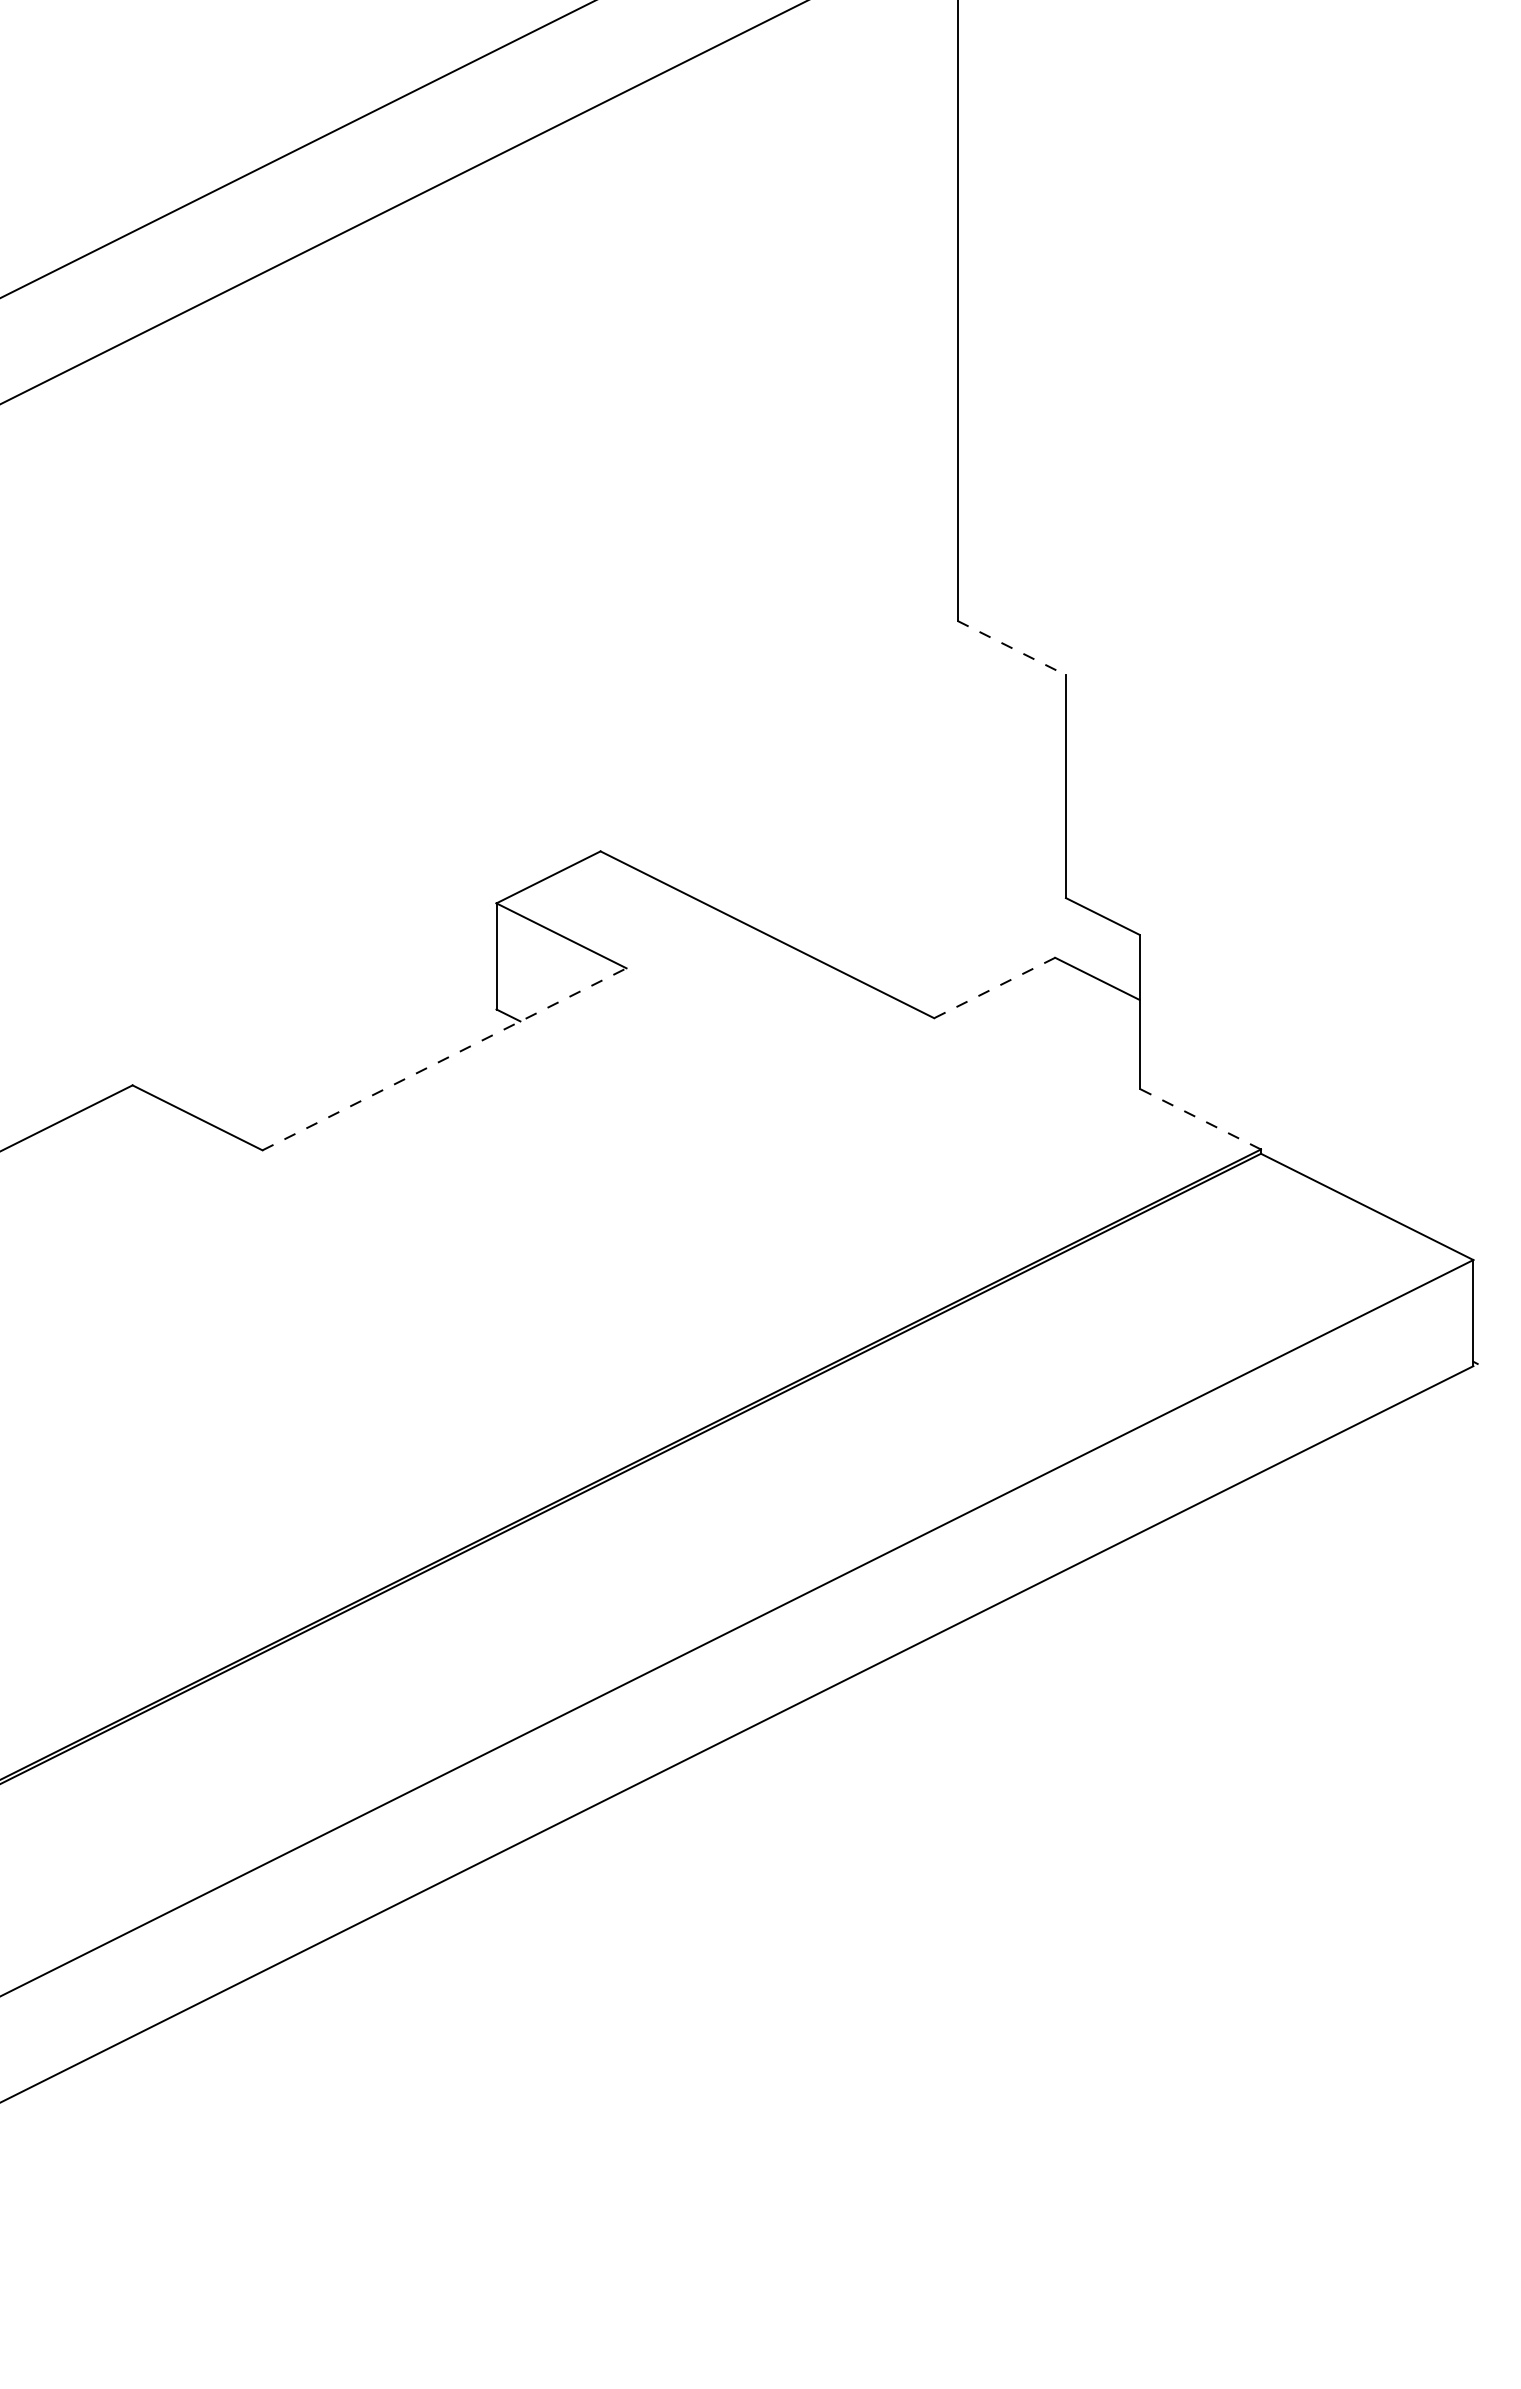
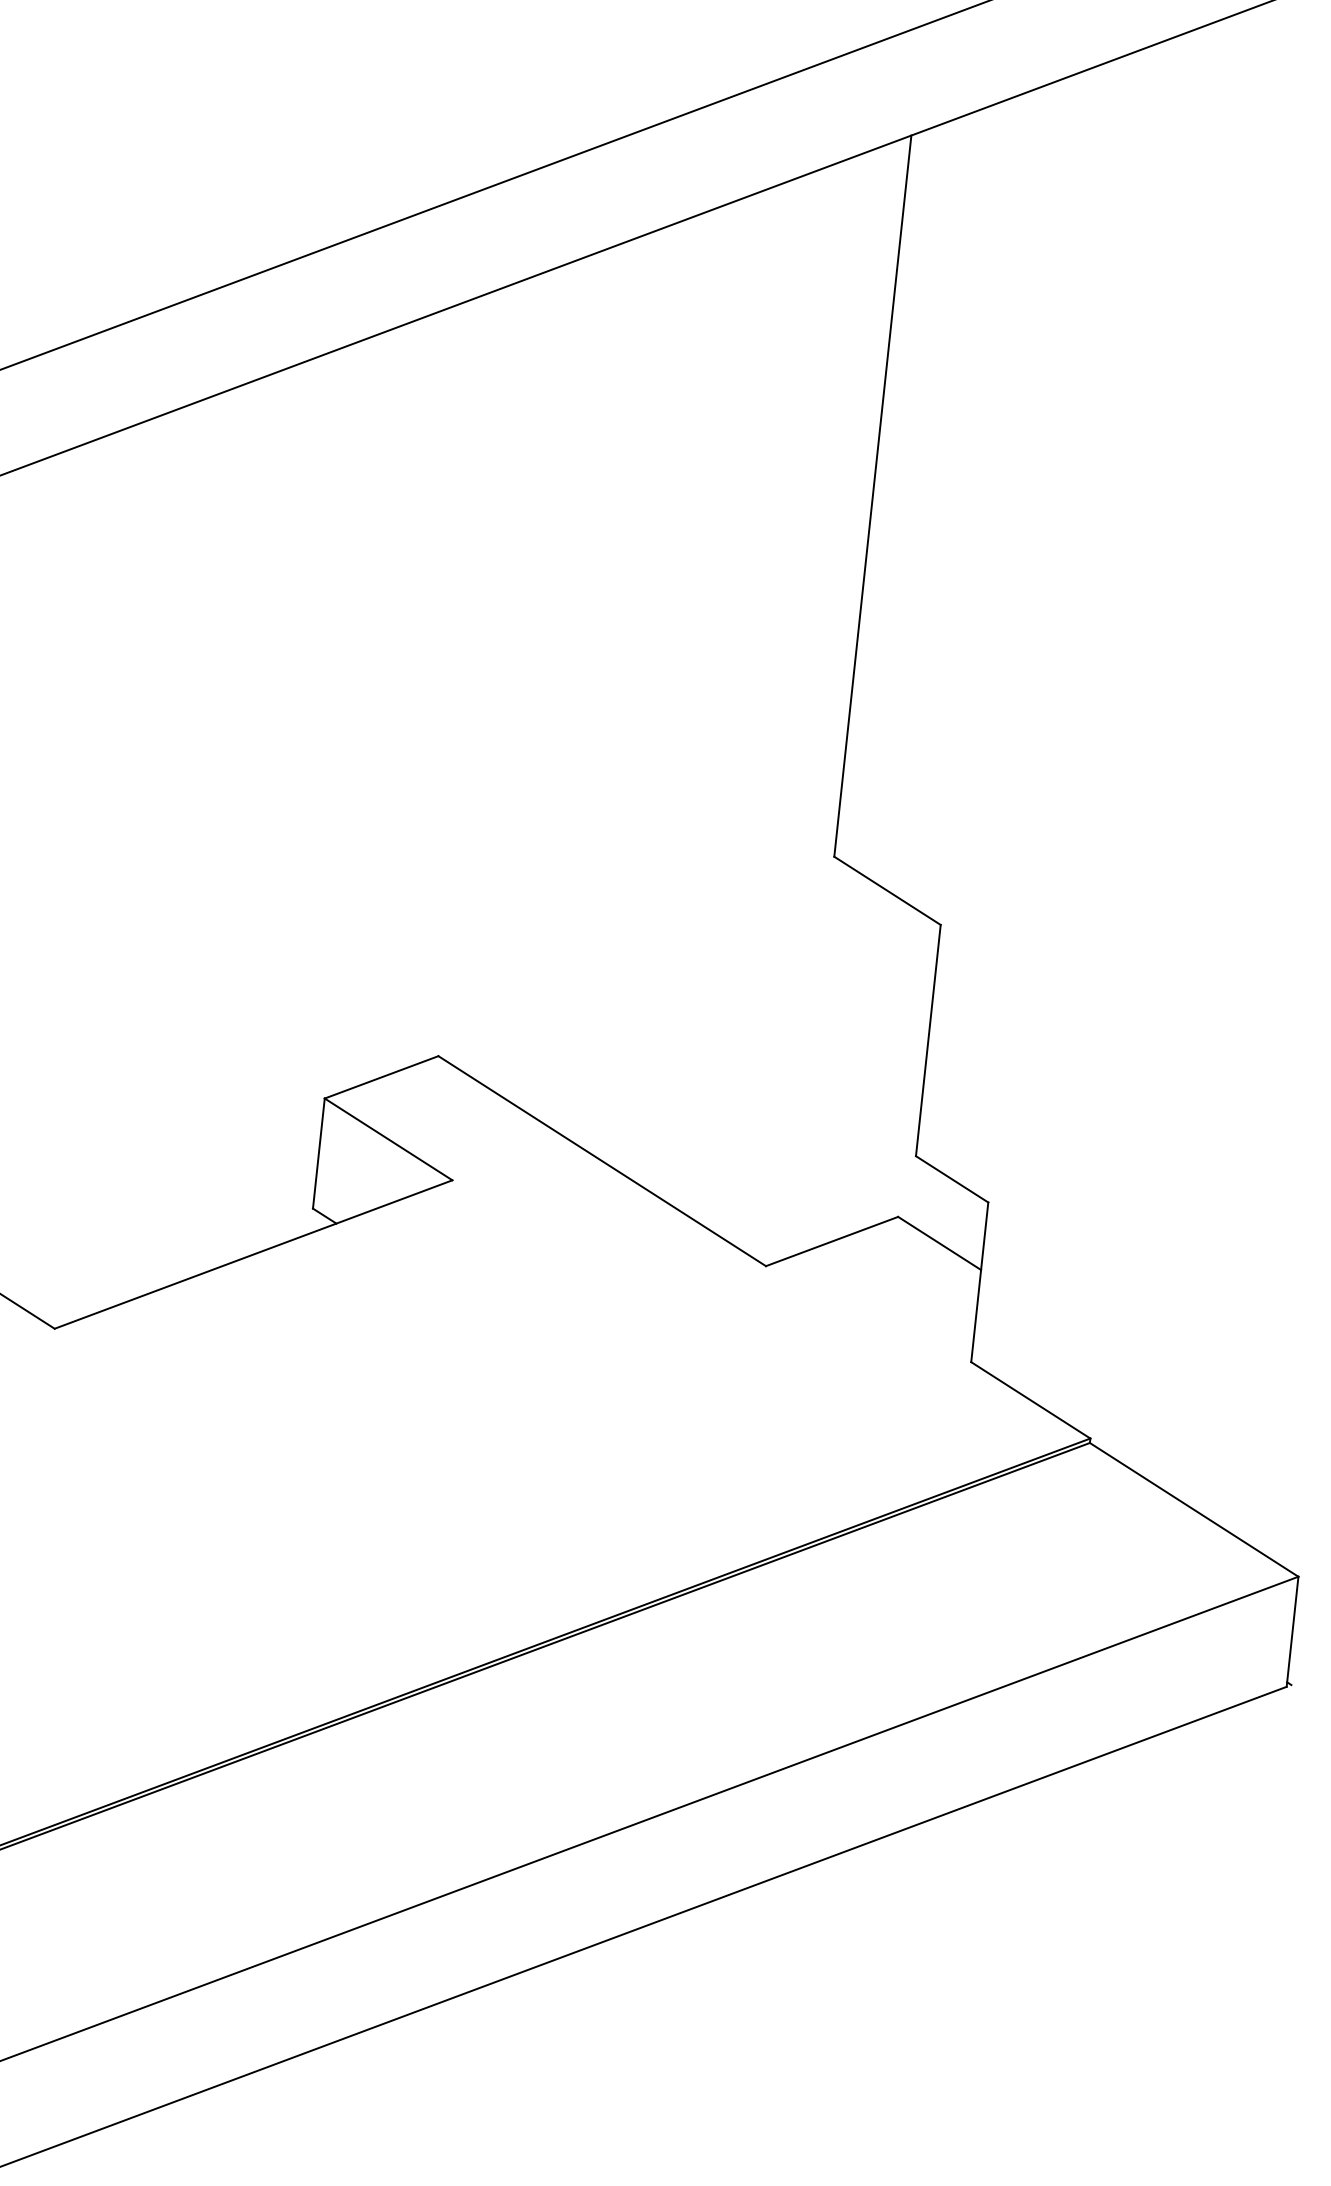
line: (1011, 648) -> (887, 891), dashed -> solid
line: (994, 988) -> (831, 1242), dashed -> solid
line: (445, 1059) -> (254, 1254), dashed -> solid
line: (1200, 1119) -> (1030, 1400), dashed -> solid

